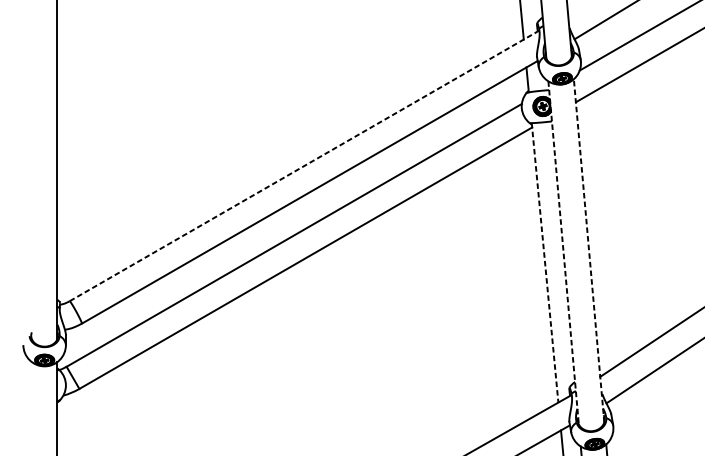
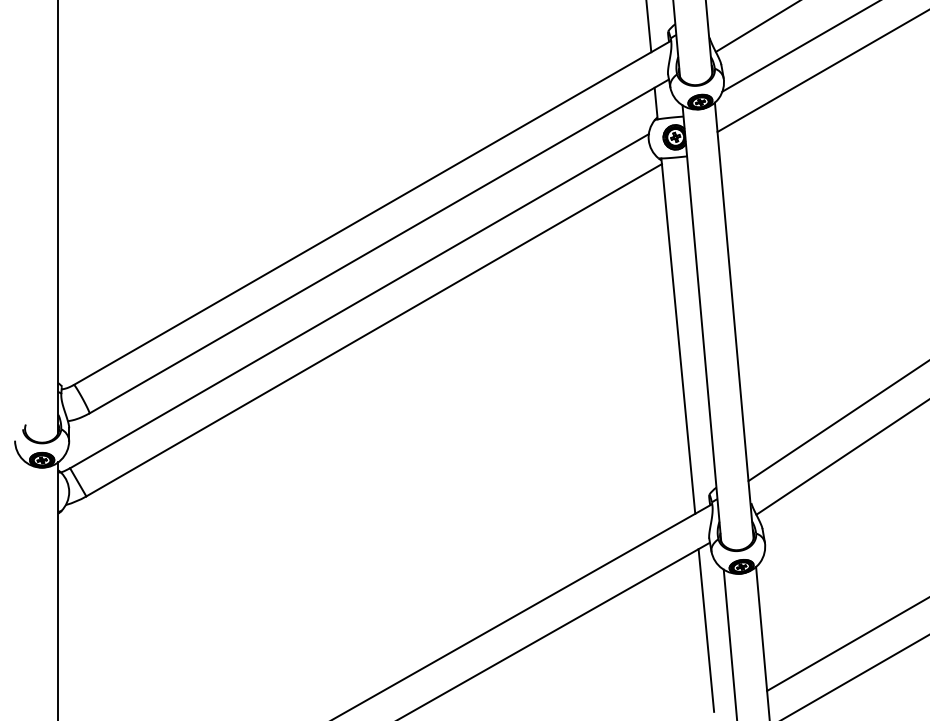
line: (304, 165) -> (372, 212), dashed -> solid
line: (589, 250) -> (734, 320), dashed -> solid
line: (563, 253) -> (701, 324), dashed -> solid
line: (545, 263) -> (678, 336), dashed -> solid

